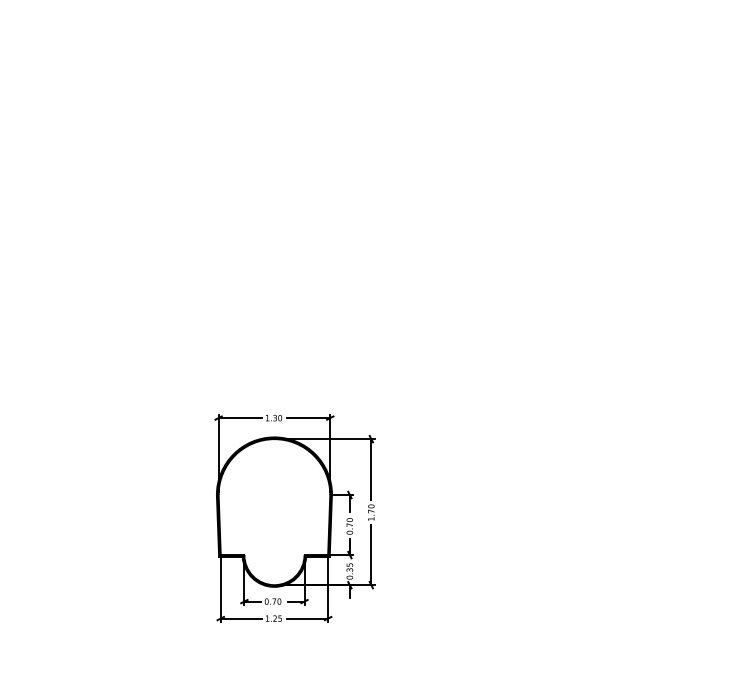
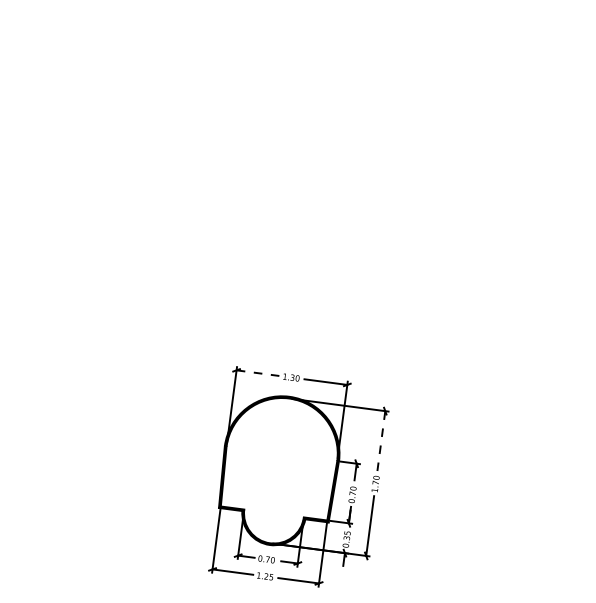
line: (240, 418) -> (258, 373), solid -> dashed
line: (371, 468) -> (381, 440), solid -> dashed

